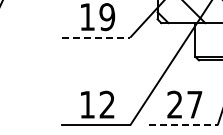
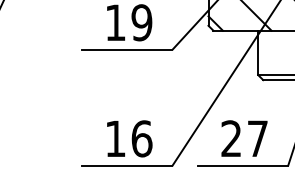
line: (96, 37) -> (127, 49), dashed -> solid
text: (107, 104) -> (142, 138), 12 -> 16
line: (184, 125) -> (244, 166), dashed -> solid

